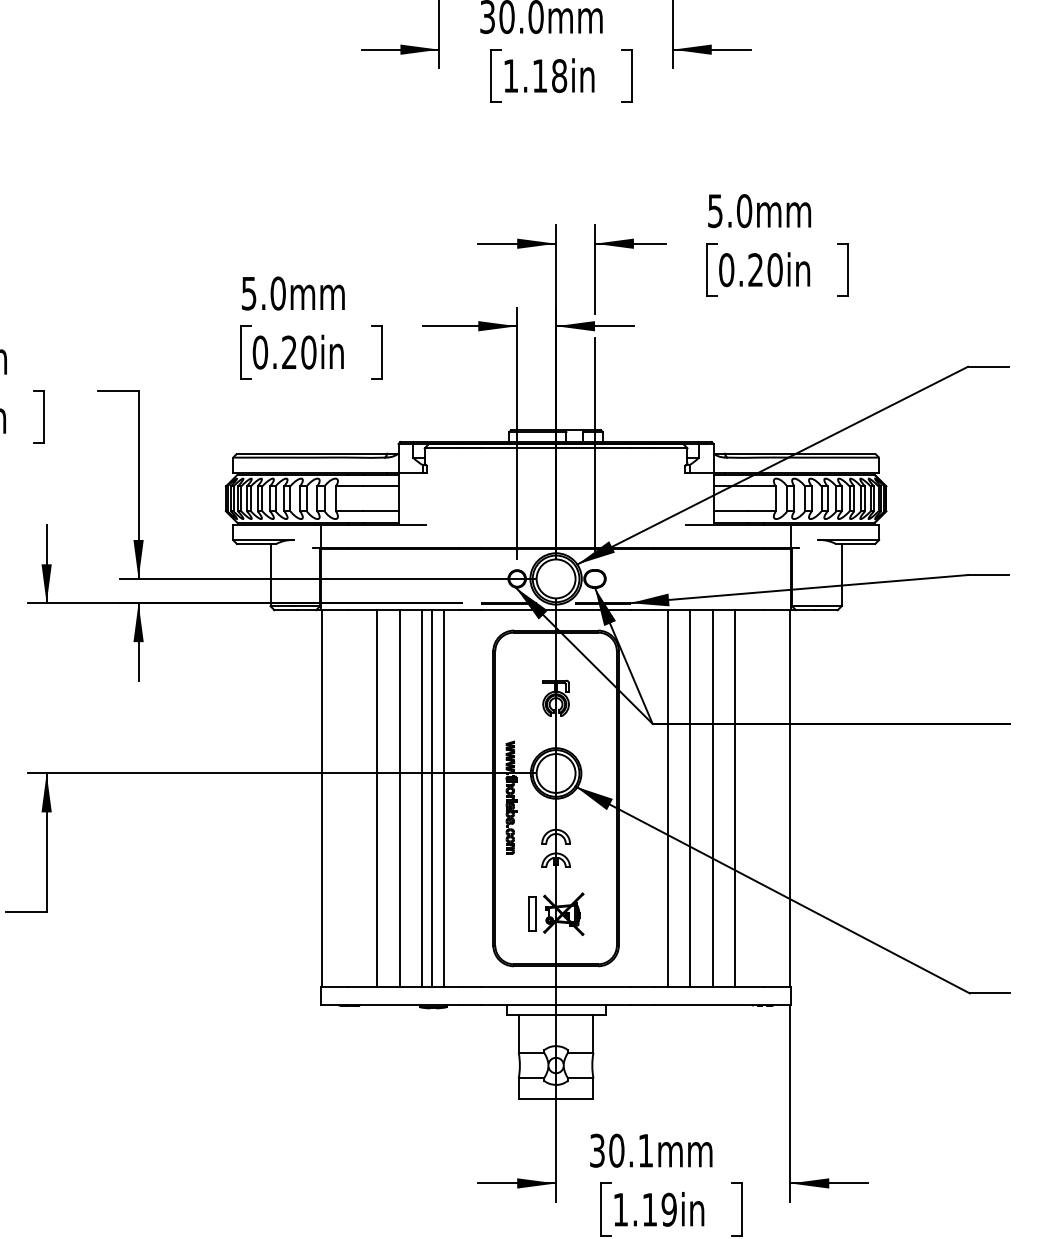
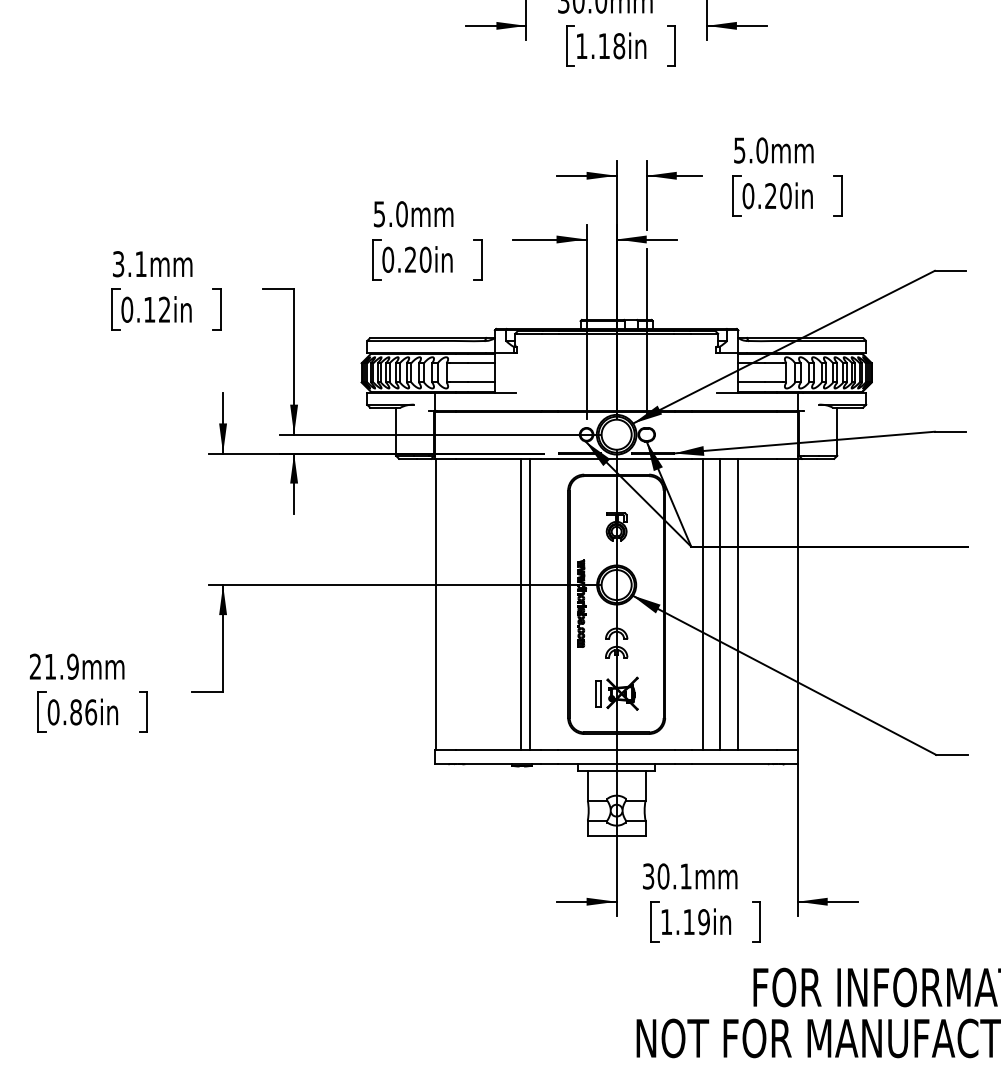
line: (377, 797) -> (478, 603), removed
line: (399, 797) -> (495, 603), removed
line: (421, 797) -> (512, 603), removed
line: (734, 797) -> (754, 603), removed

